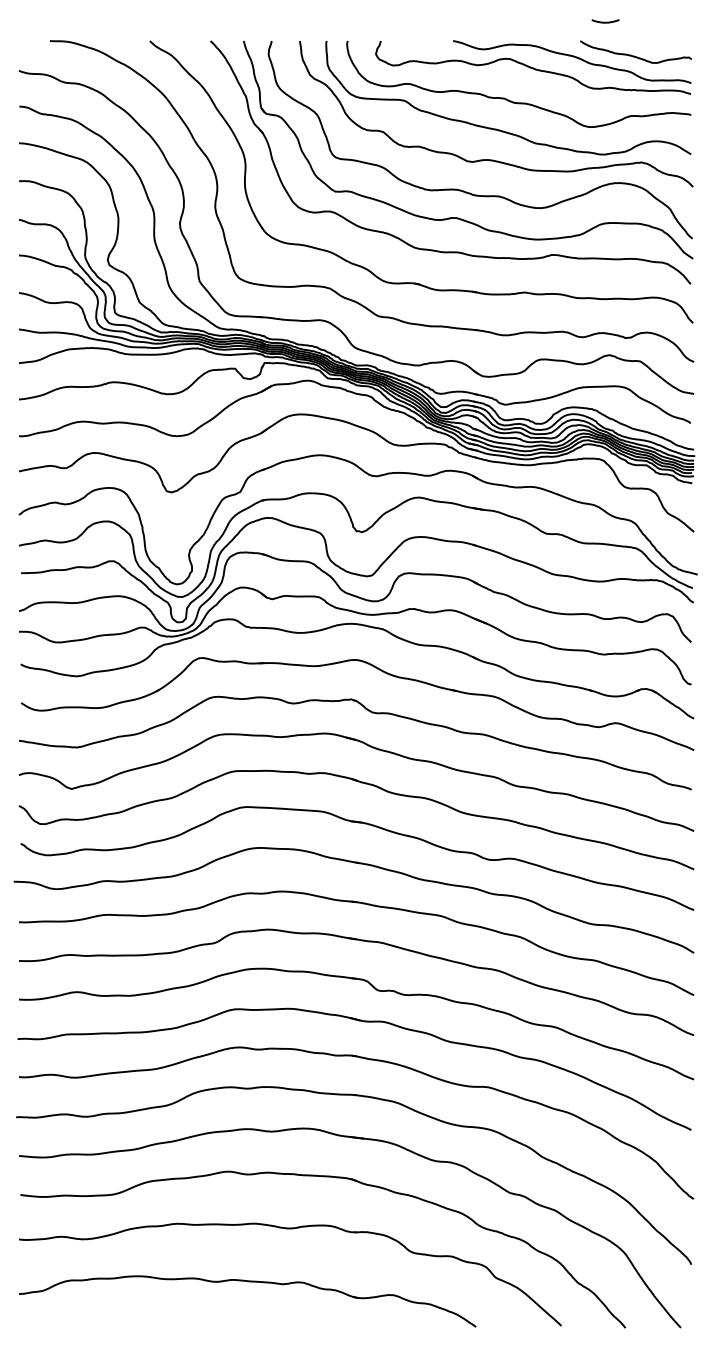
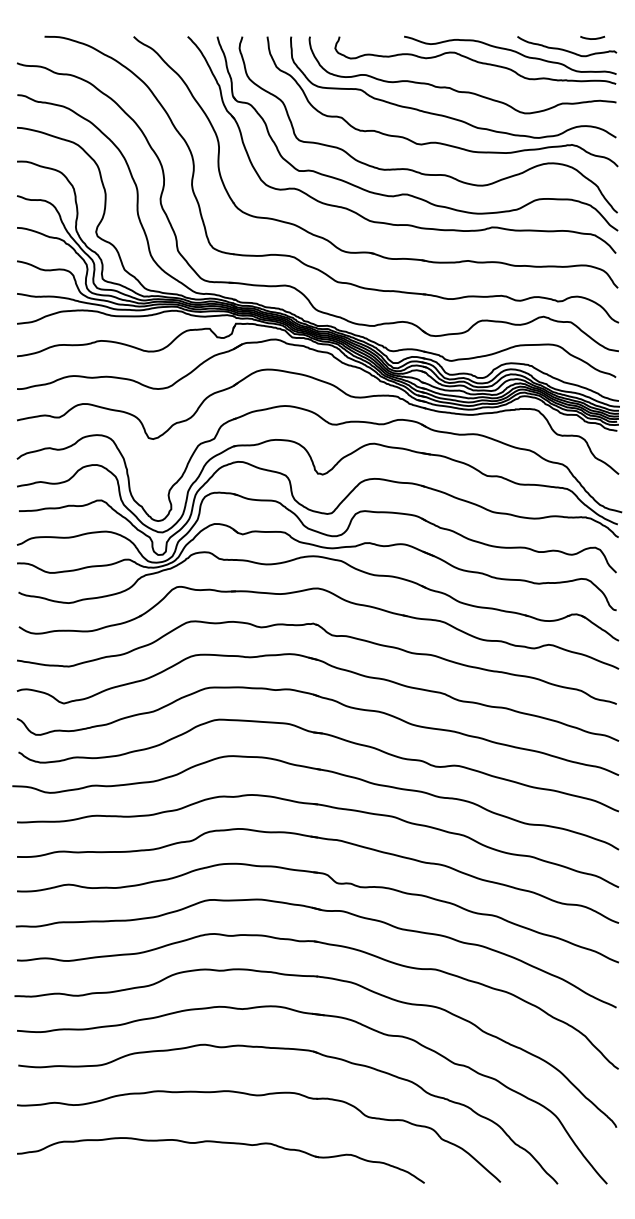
curve: (605, 21) -> (592, 37), moved

